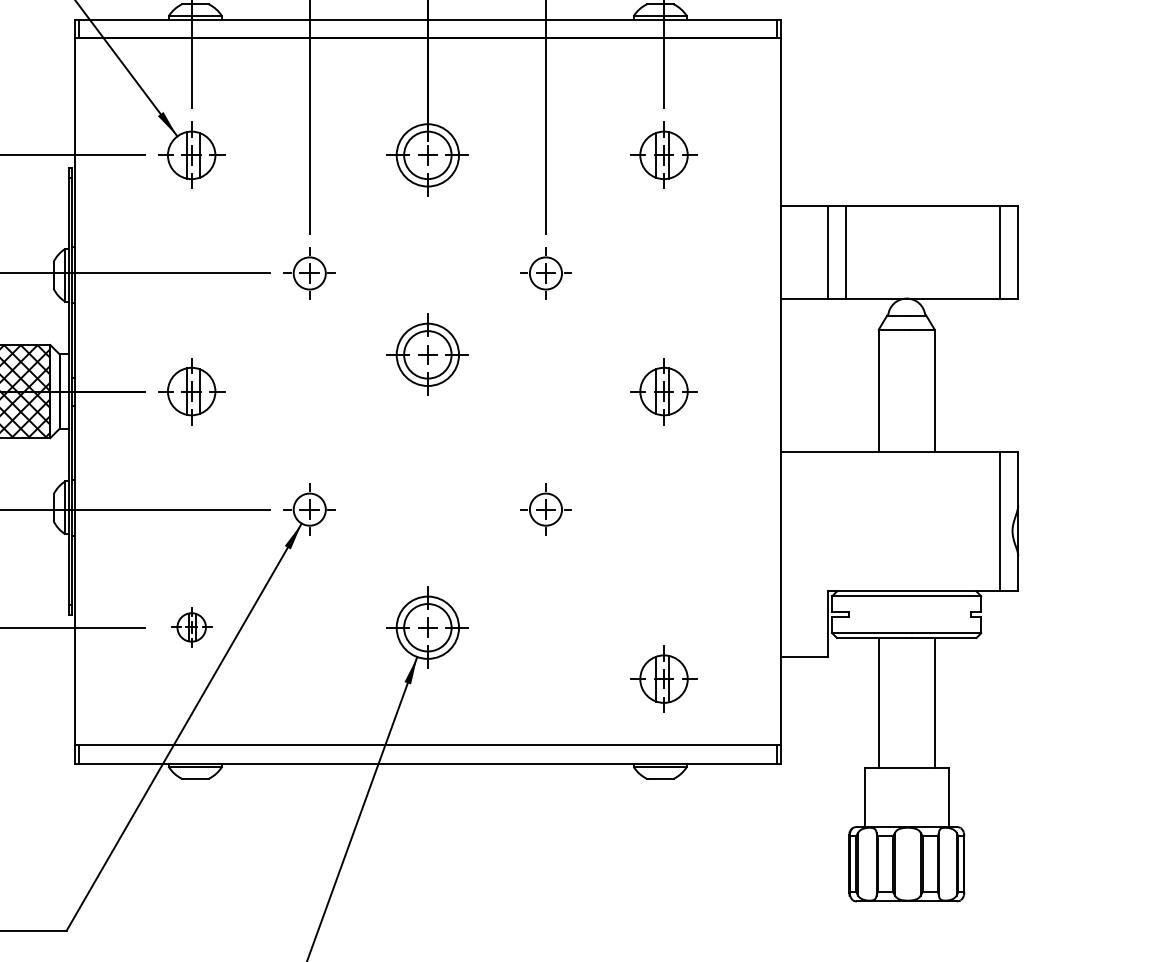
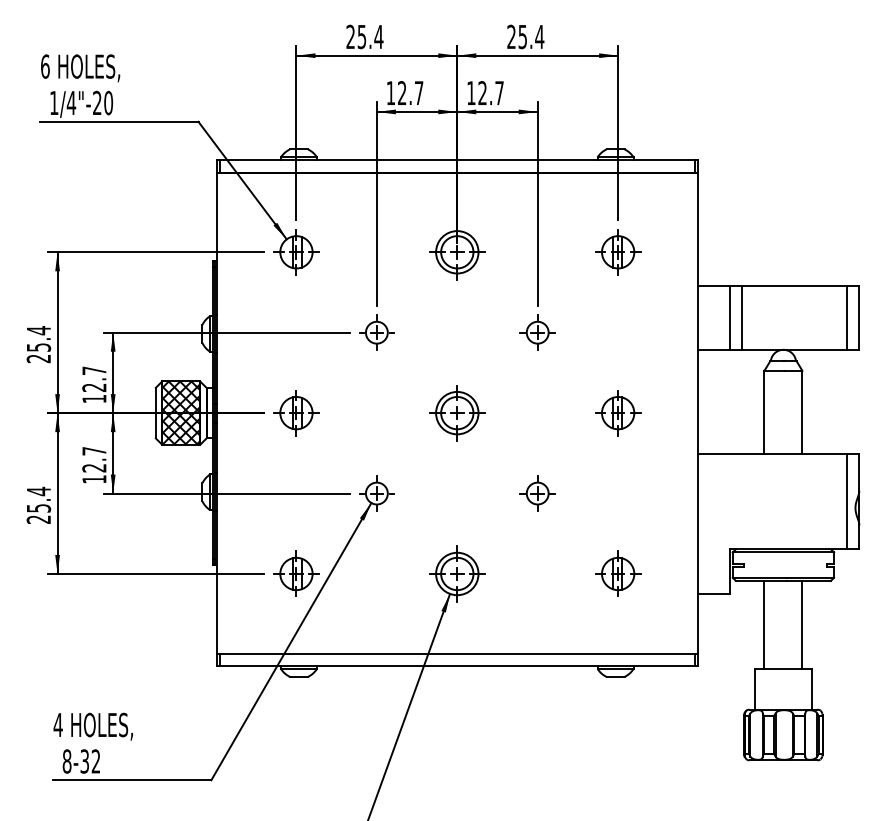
part: (428, 355) -> (457, 413), moved
part: (191, 627) -> (296, 573), size x1.67
part: (664, 678) -> (618, 573), moved

